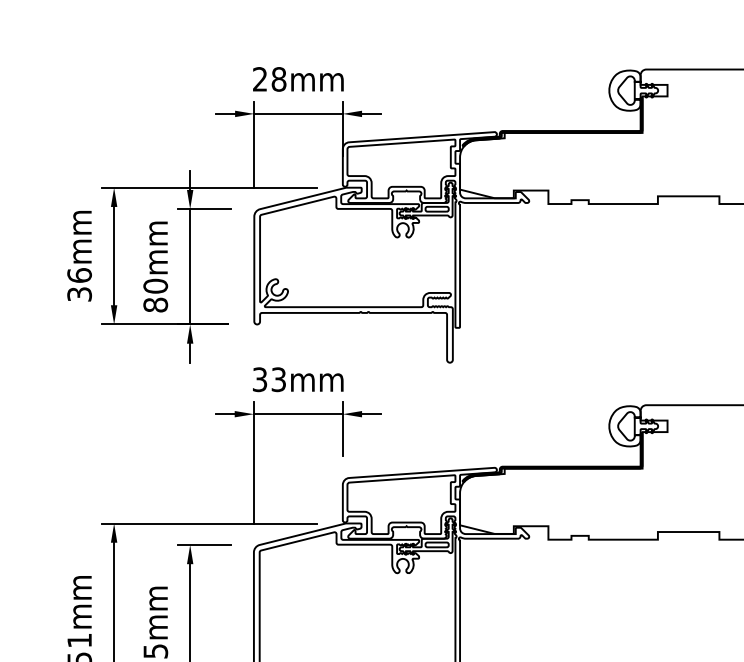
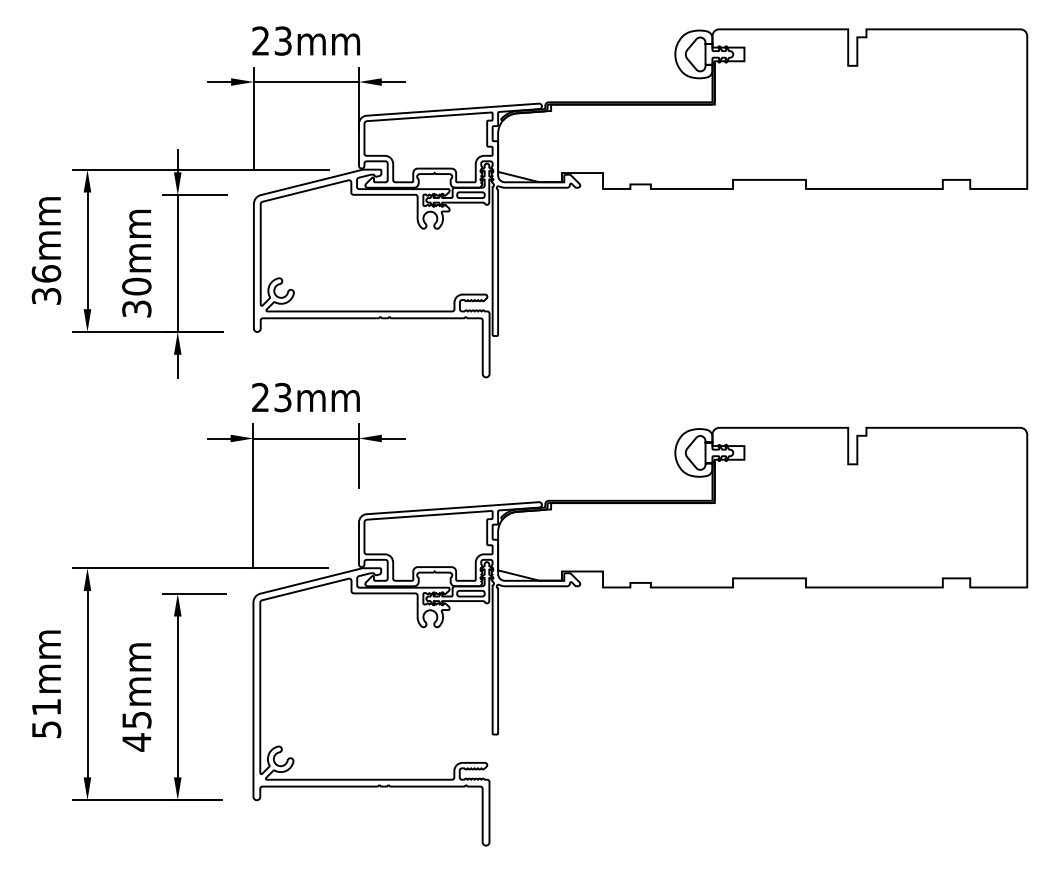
text: (279, 78) -> (283, 40), 28mm -> 23mm
text: (155, 304) -> (136, 308), 80mm -> 30mm
text: (259, 379) -> (260, 397), 33mm -> 23mm

